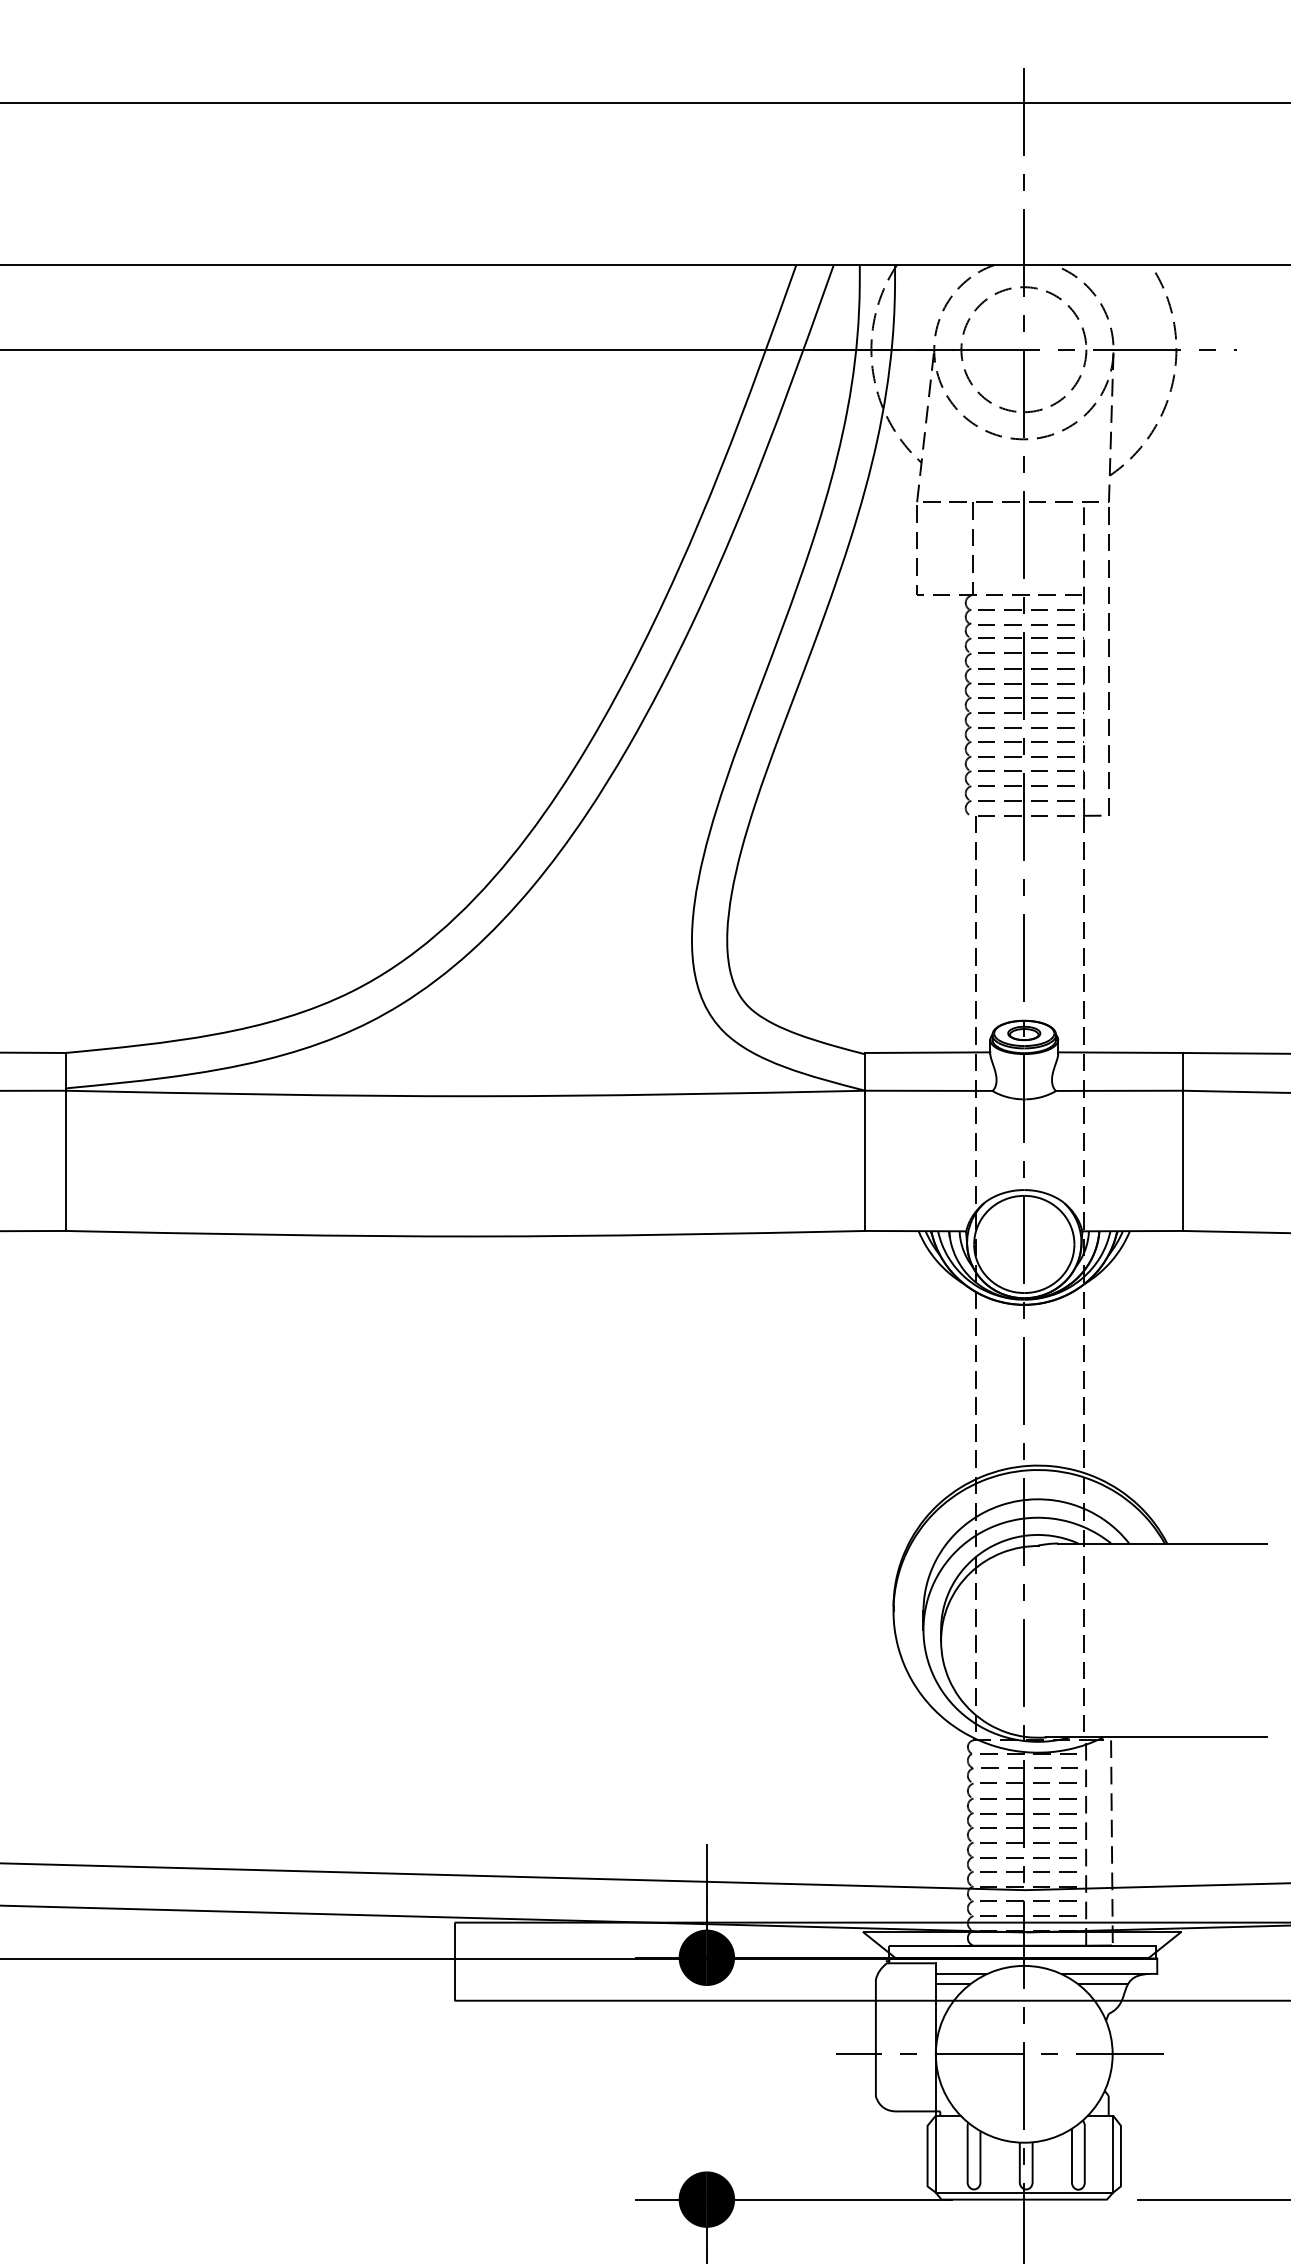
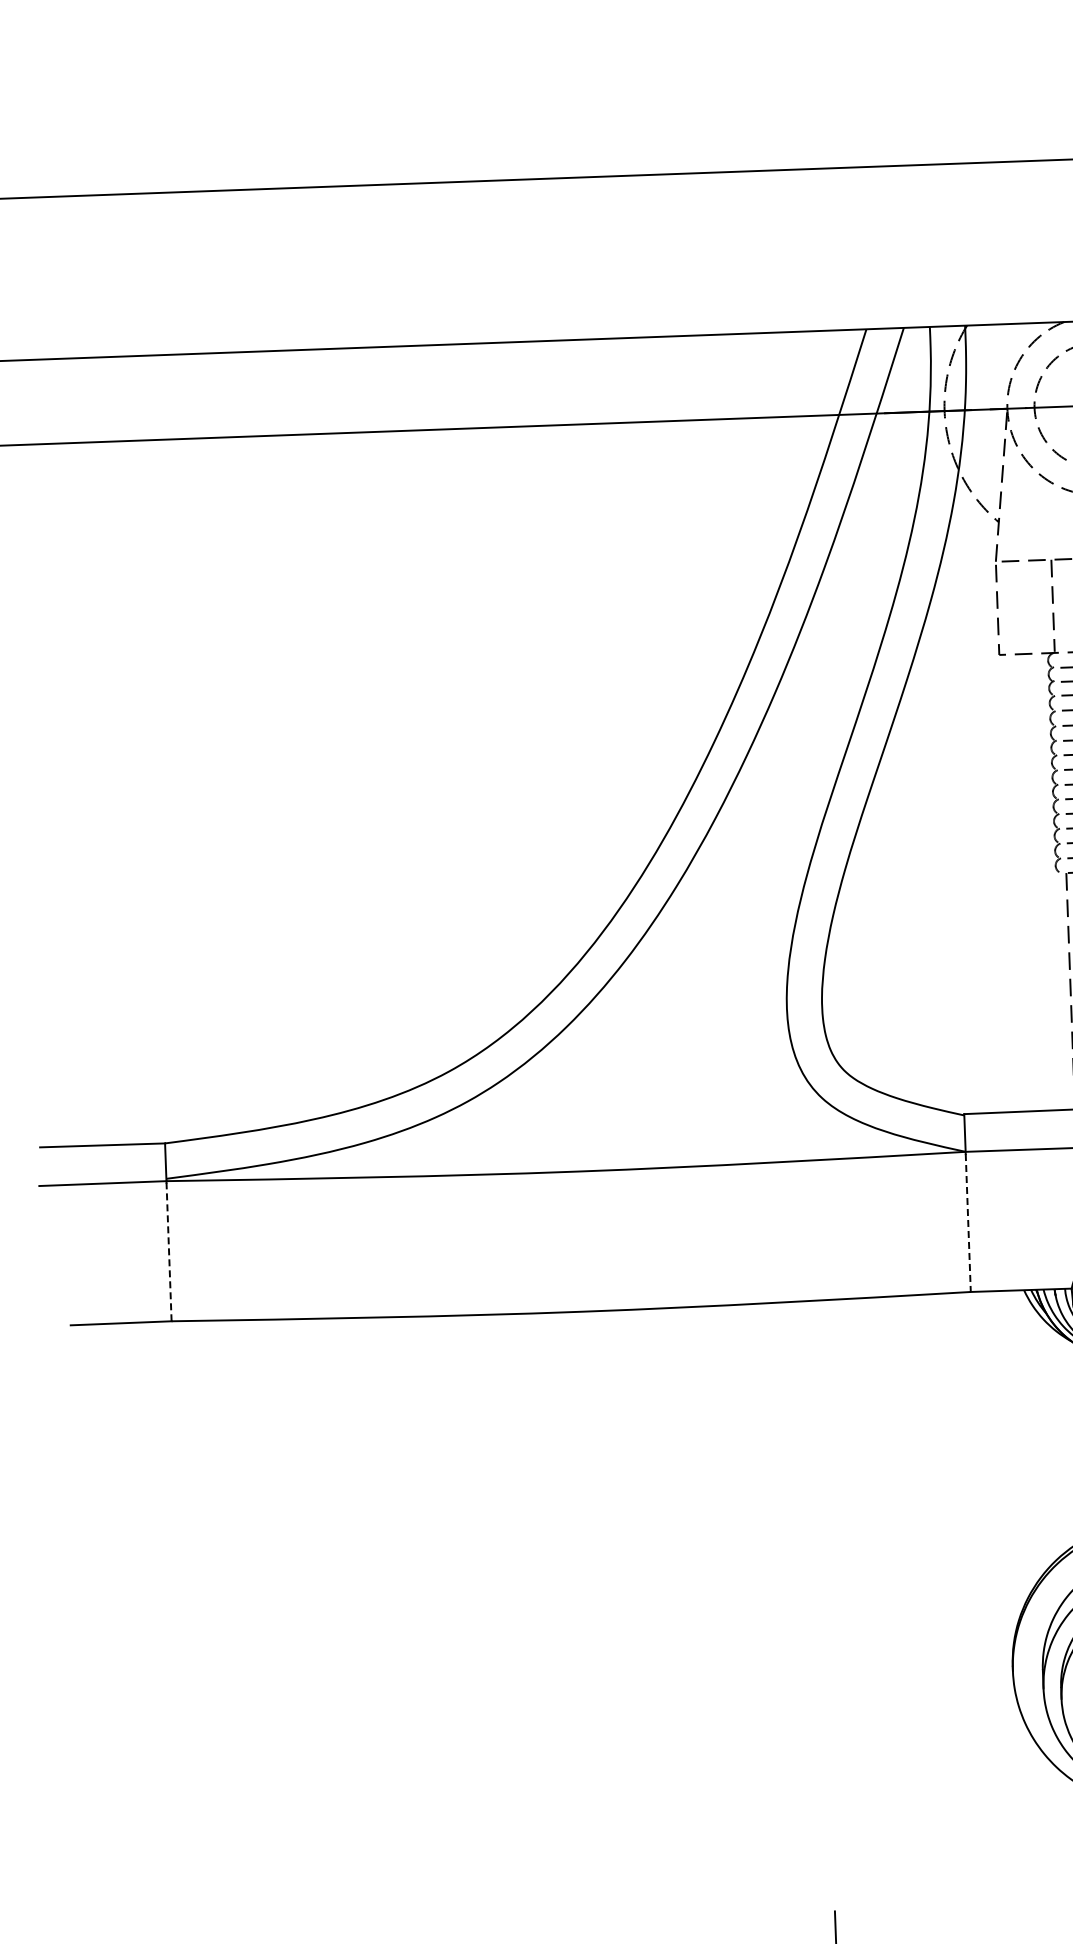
line: (65, 1161) -> (168, 1251), solid -> dashed
line: (865, 1162) -> (968, 1223), solid -> dashed

